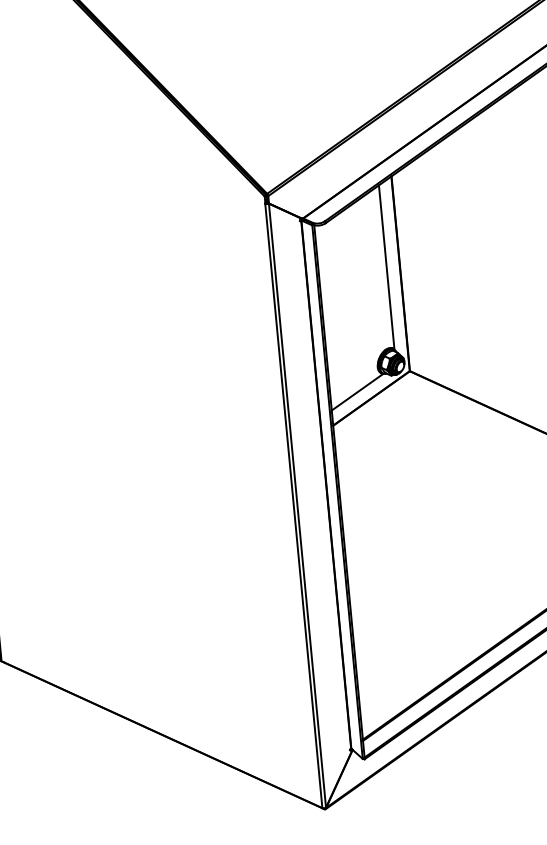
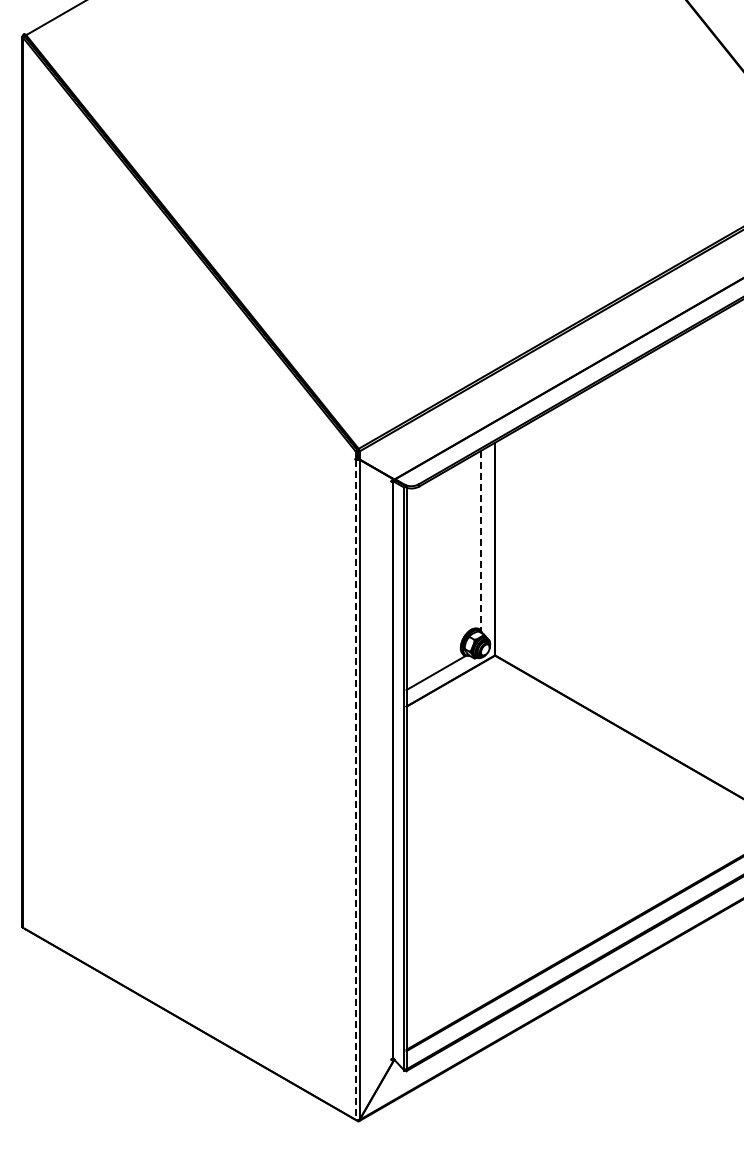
line: (386, 268) -> (480, 541), solid -> dashed
line: (293, 506) -> (355, 790), solid -> dashed

